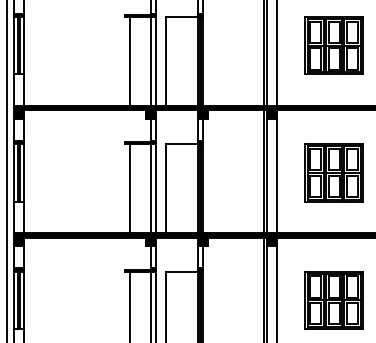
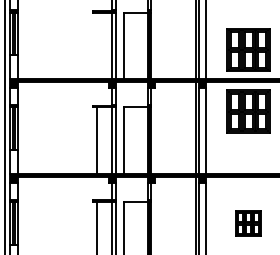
part: (333, 45) -> (248, 49), moved
line: (129, 61) -> (96, 45), removed
part: (333, 172) -> (248, 111), moved
part: (333, 300) -> (248, 223), size x0.6

